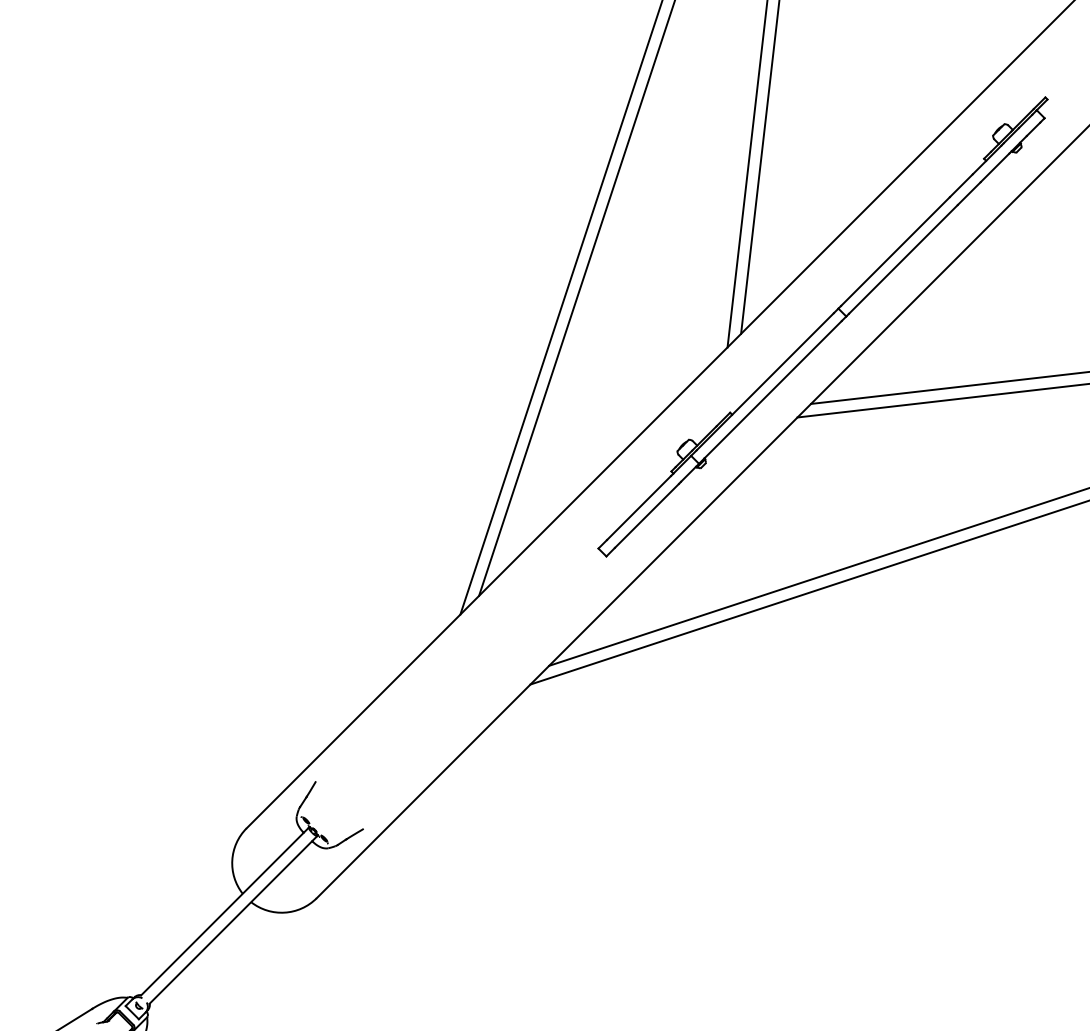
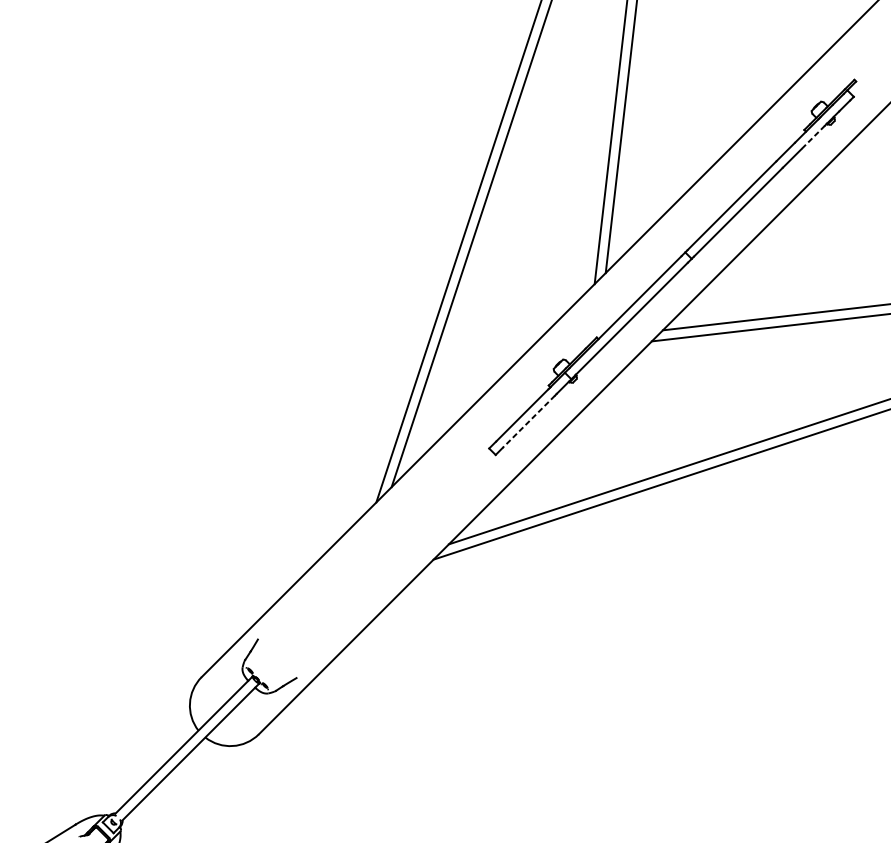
line: (994, 168) -> (812, 137), solid -> dashed
line: (646, 516) -> (528, 422), solid -> dashed

